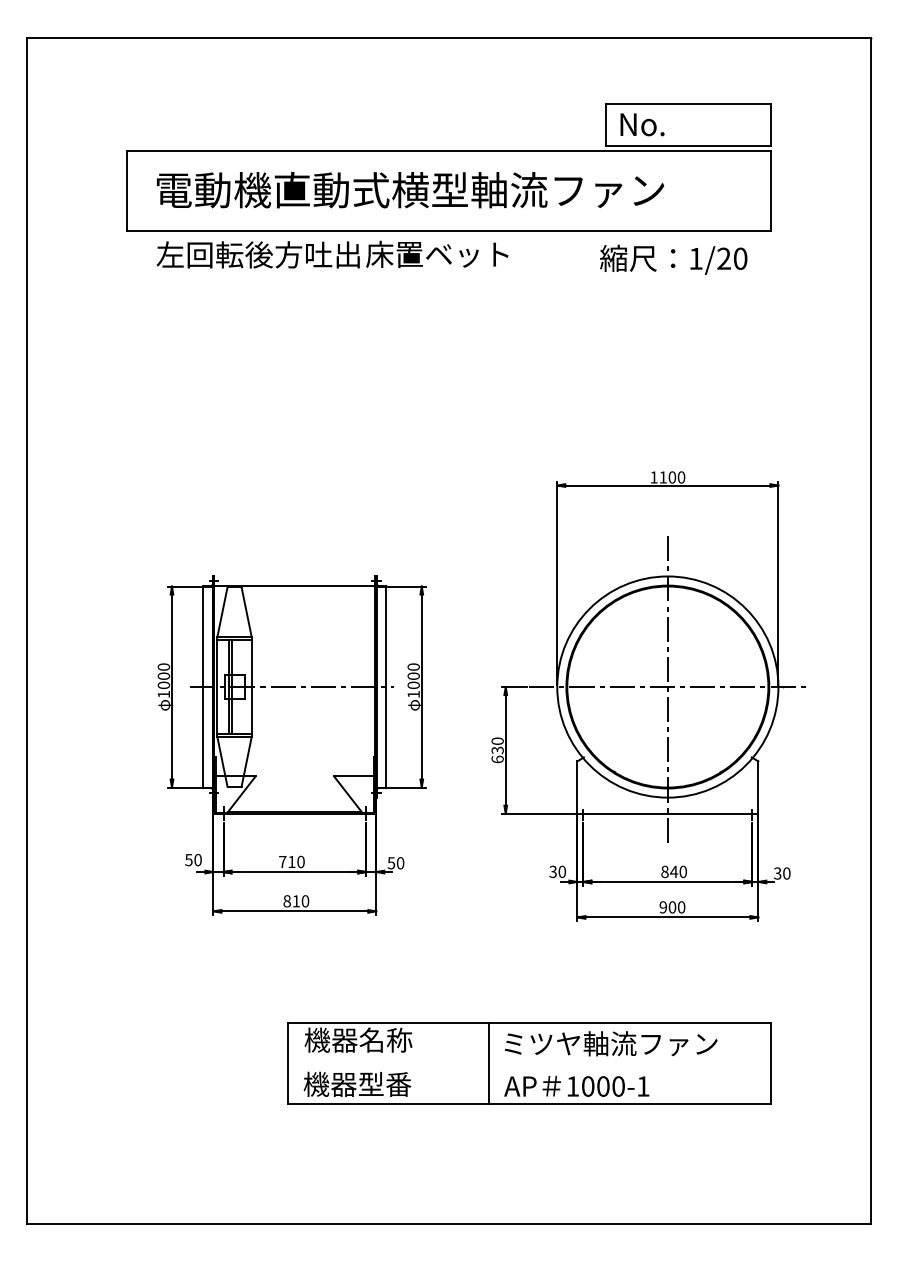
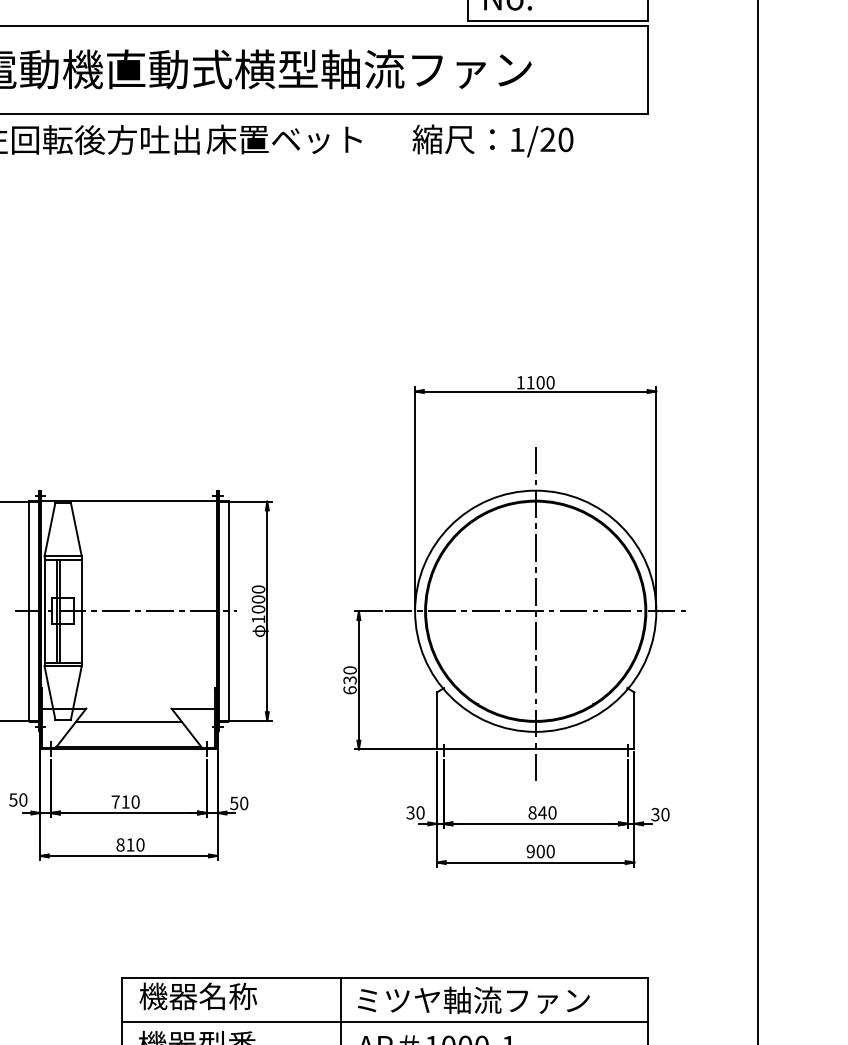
text: (673, 259) -> (492, 140), moved
line: (294, 788) -> (128, 721), added
line: (529, 1063) -> (384, 1021), added

